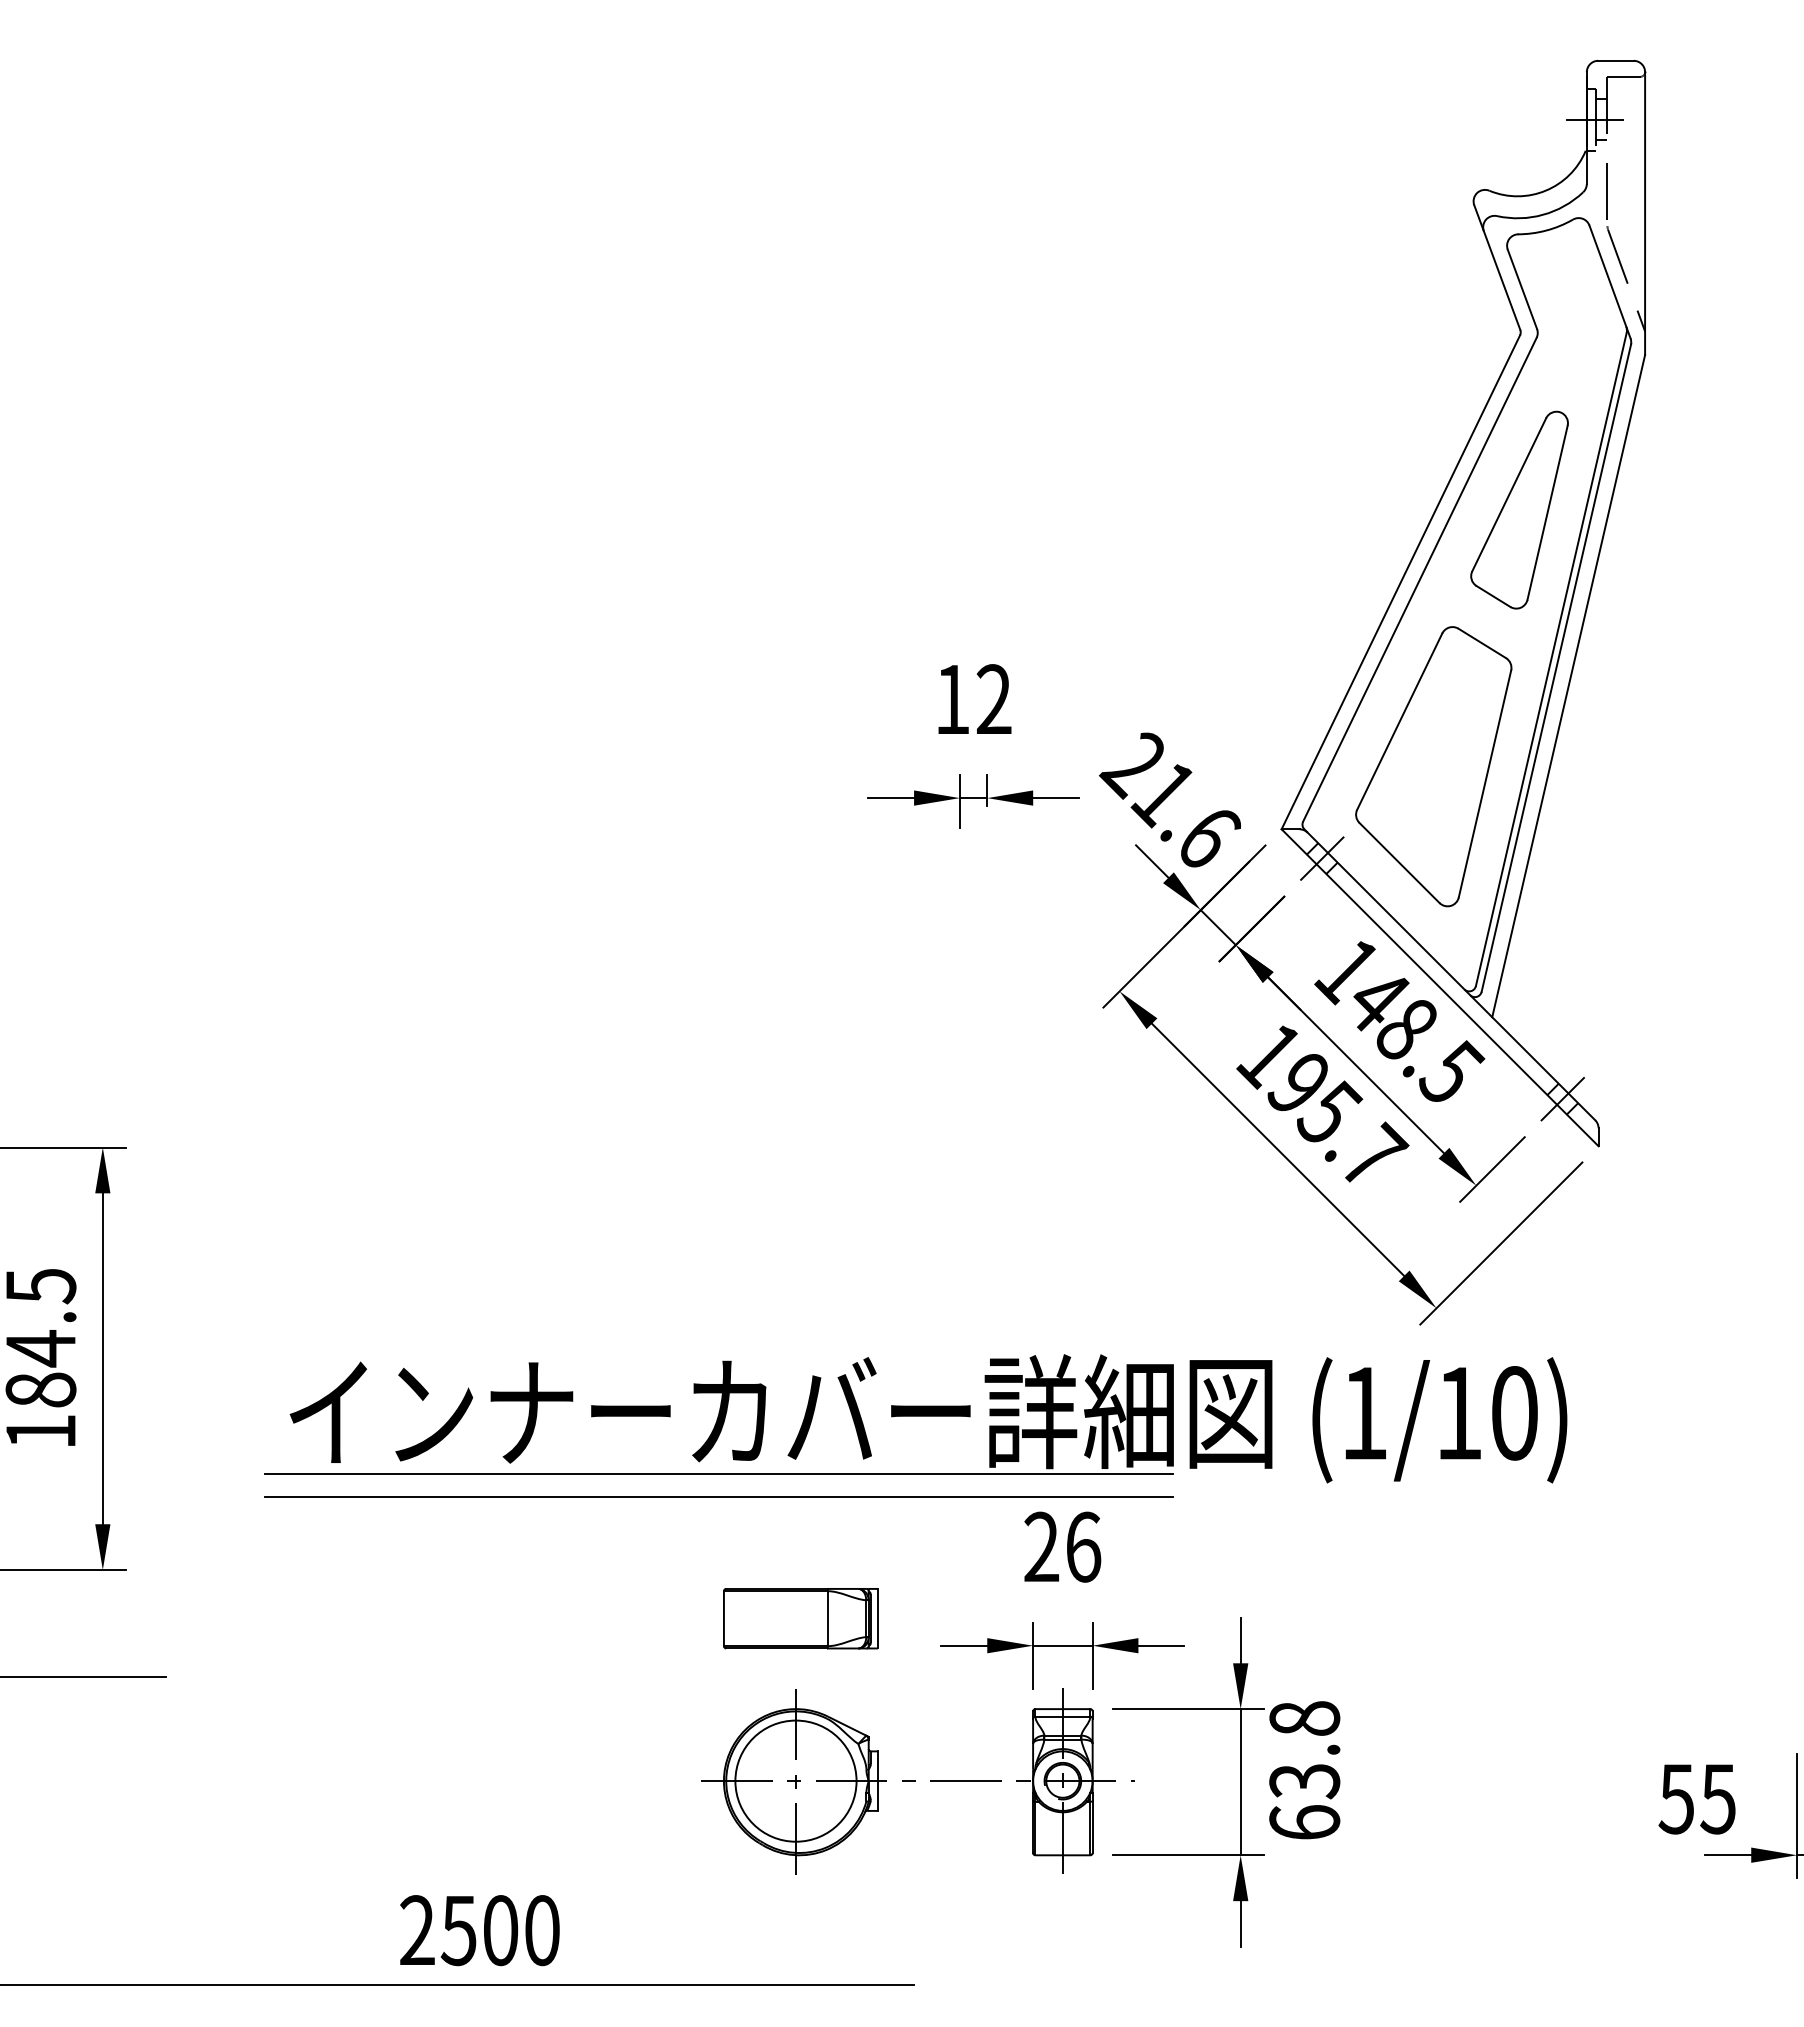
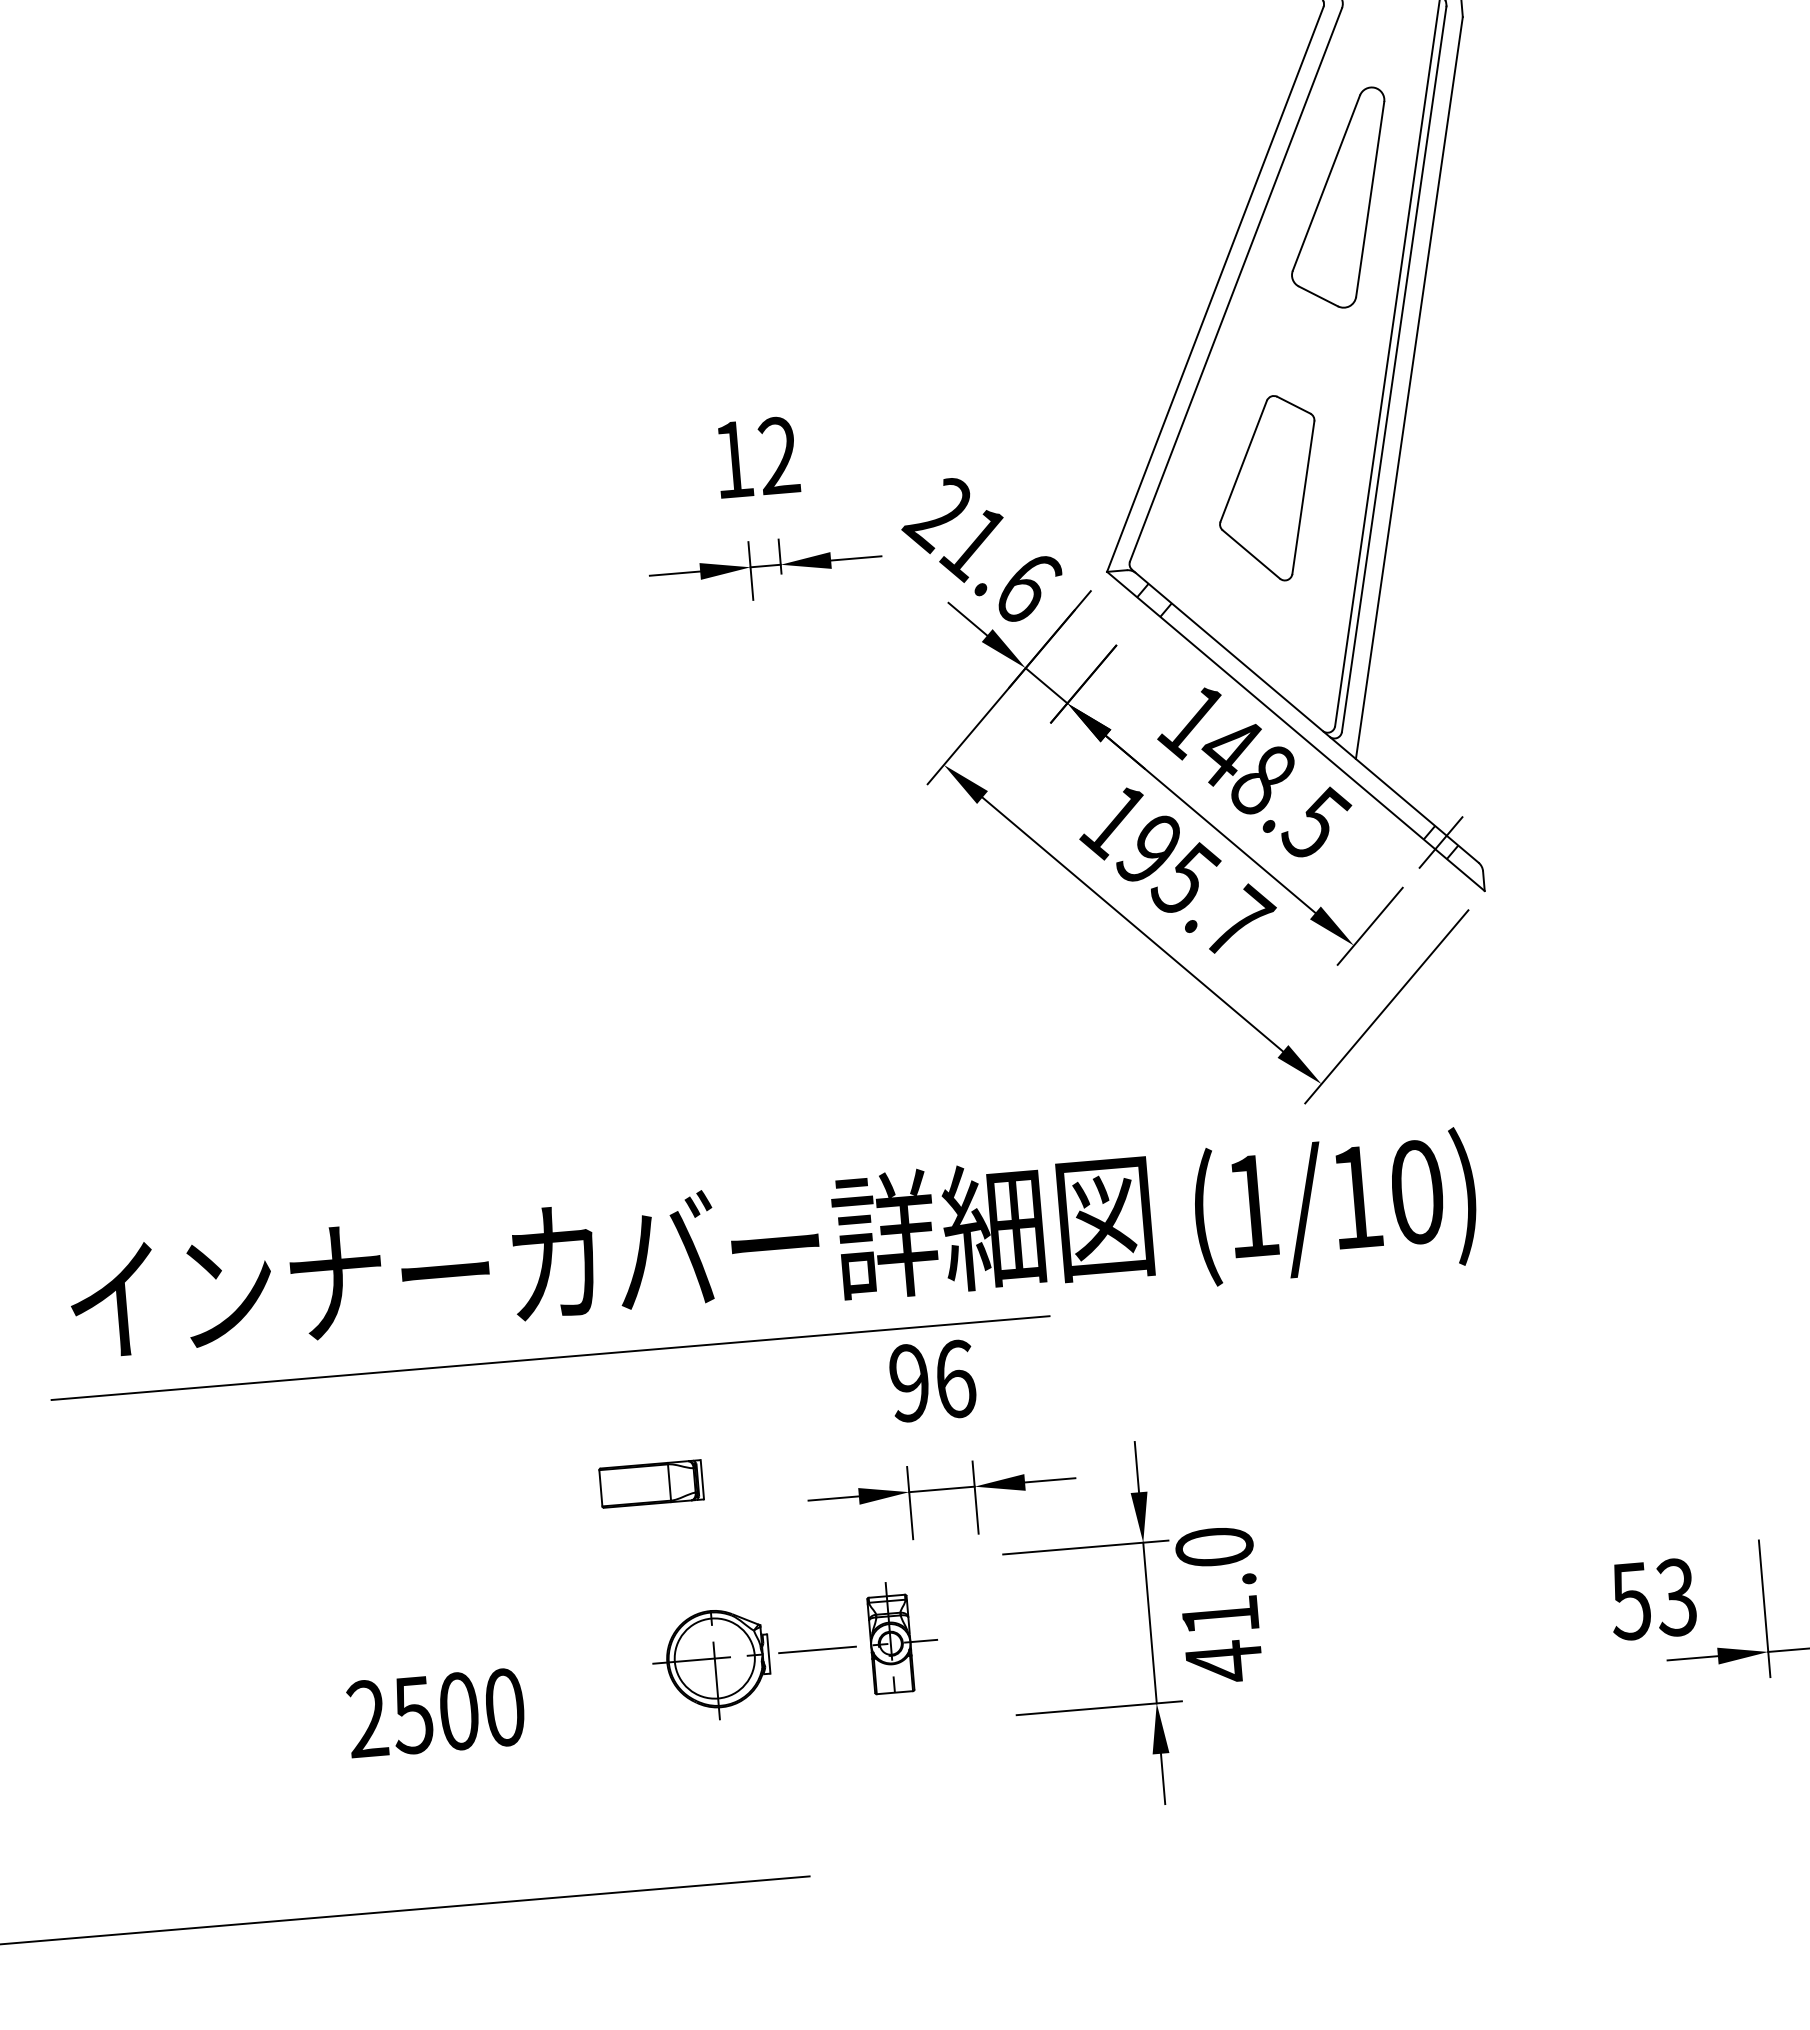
part: (1433, 766) -> (1268, 488), size x0.6
line: (1322, 858) -> (1154, 600), removed
line: (719, 1474) -> (548, 1332), removed
text: (1041, 1547) -> (909, 1383), 26 -> 96
part: (800, 1618) -> (651, 1483), size x0.6
text: (1304, 1771) -> (1219, 1605), 63.8 -> 41.0
part: (917, 1781) -> (794, 1652), size x0.6
text: (1717, 1798) -> (1675, 1596), 55 -> 53
text: (479, 1930) -> (435, 1713), moved

